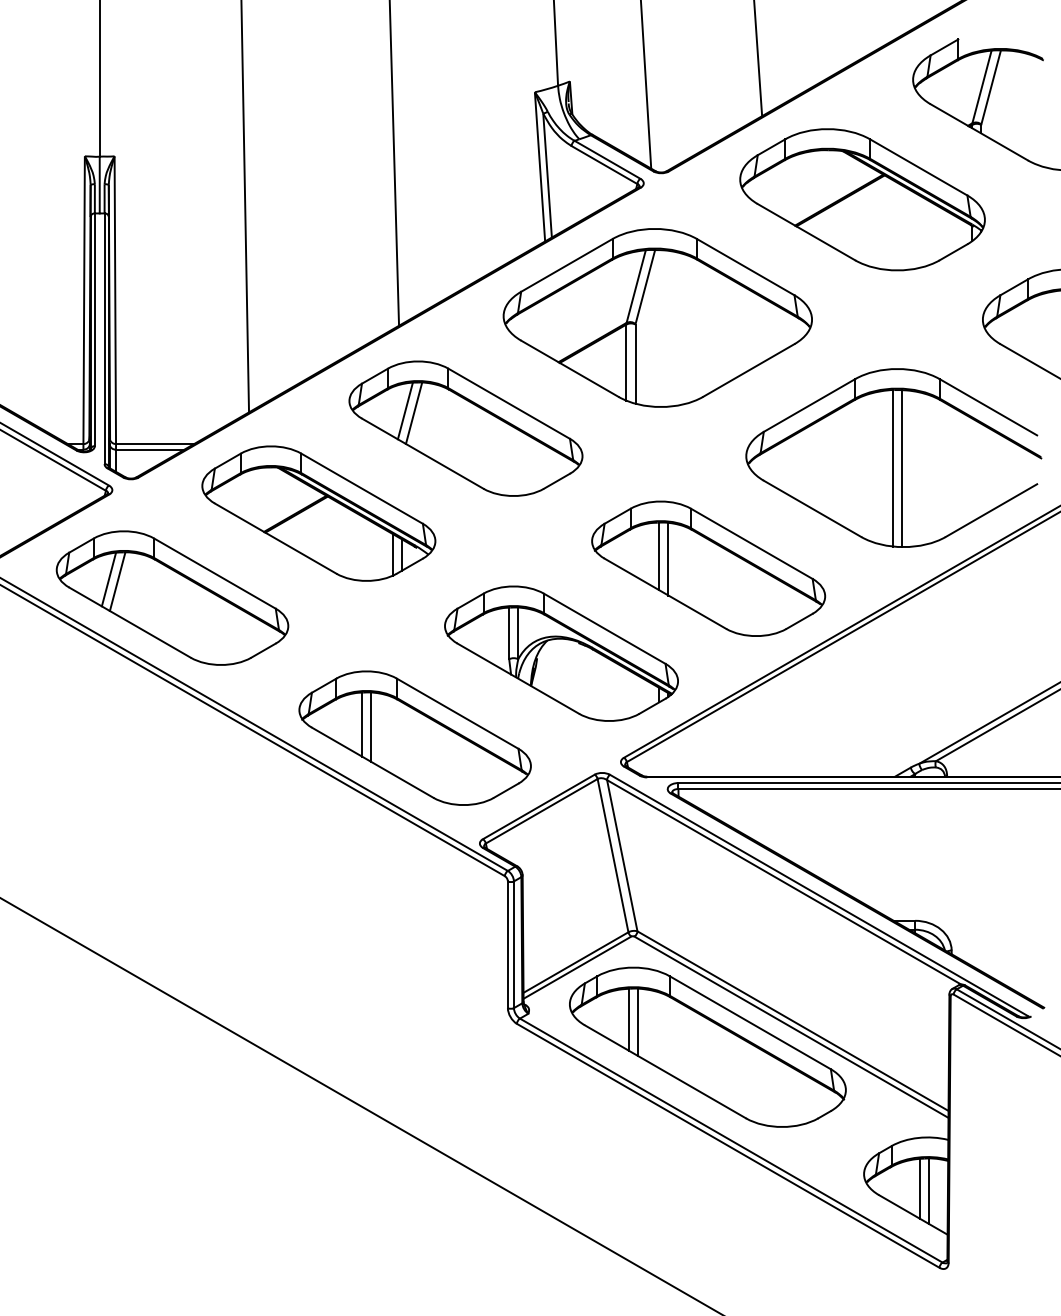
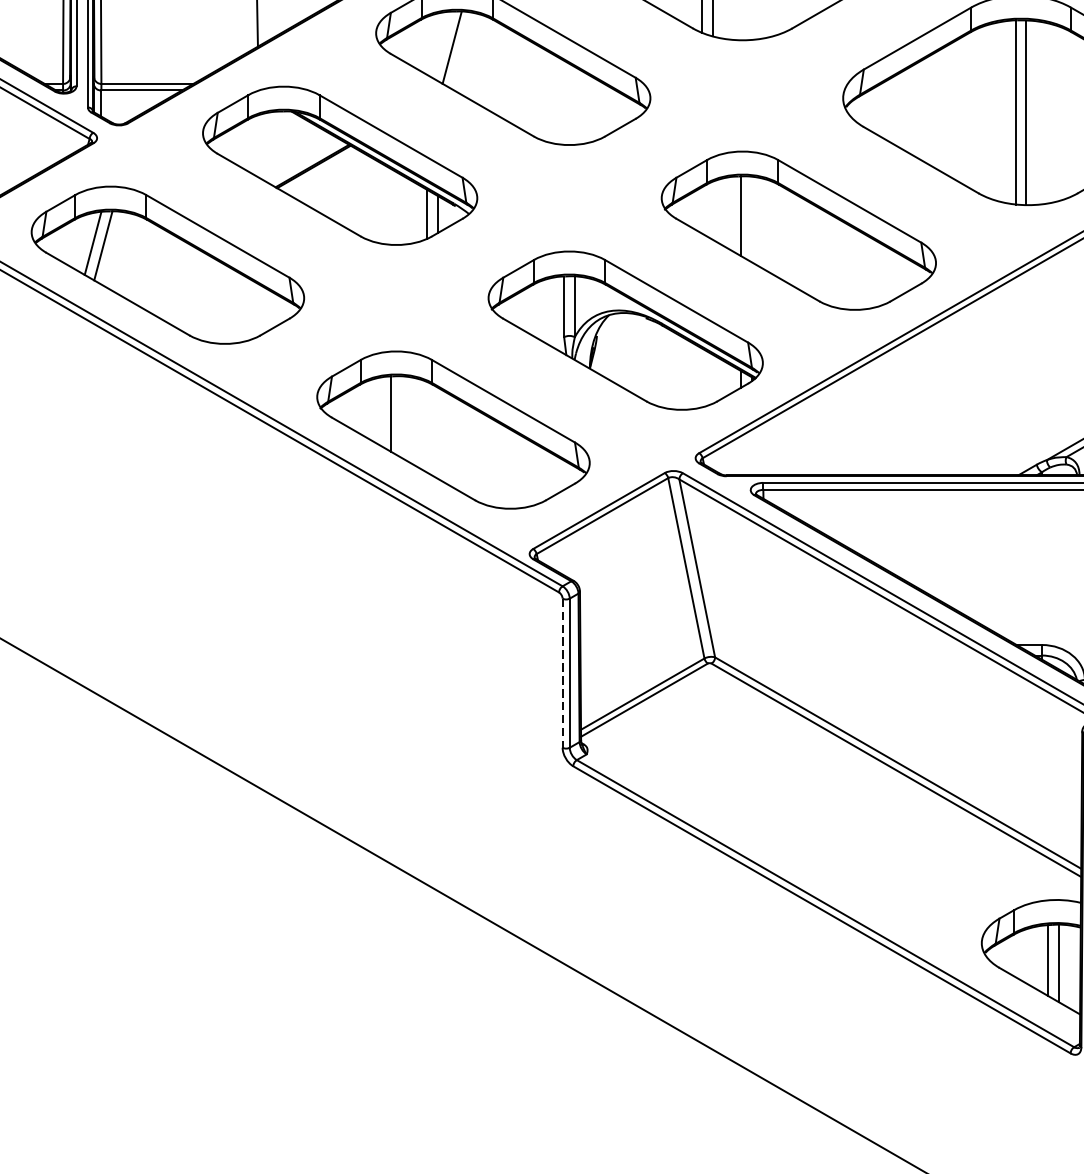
line: (404, 410) -> (440, 44), removed
line: (668, 559) -> (751, 219), removed
line: (371, 726) -> (402, 416), removed
line: (507, 945) -> (562, 674), solid -> dashed
part: (707, 1046) -> (797, 792), removed

